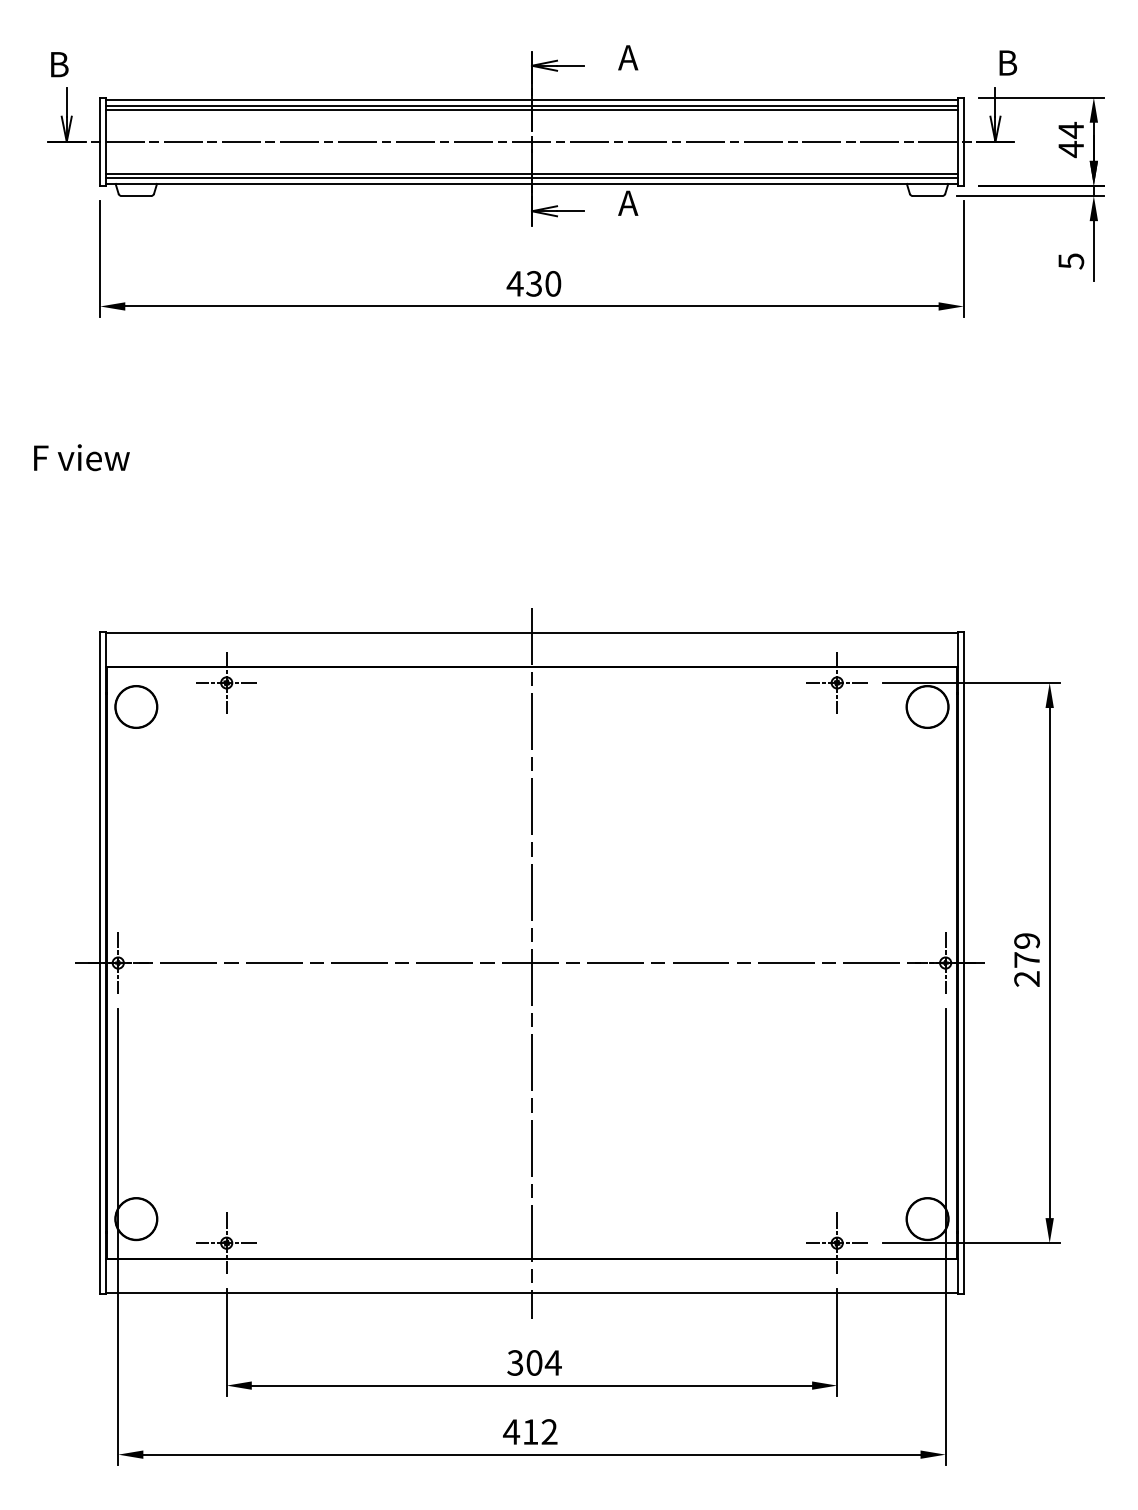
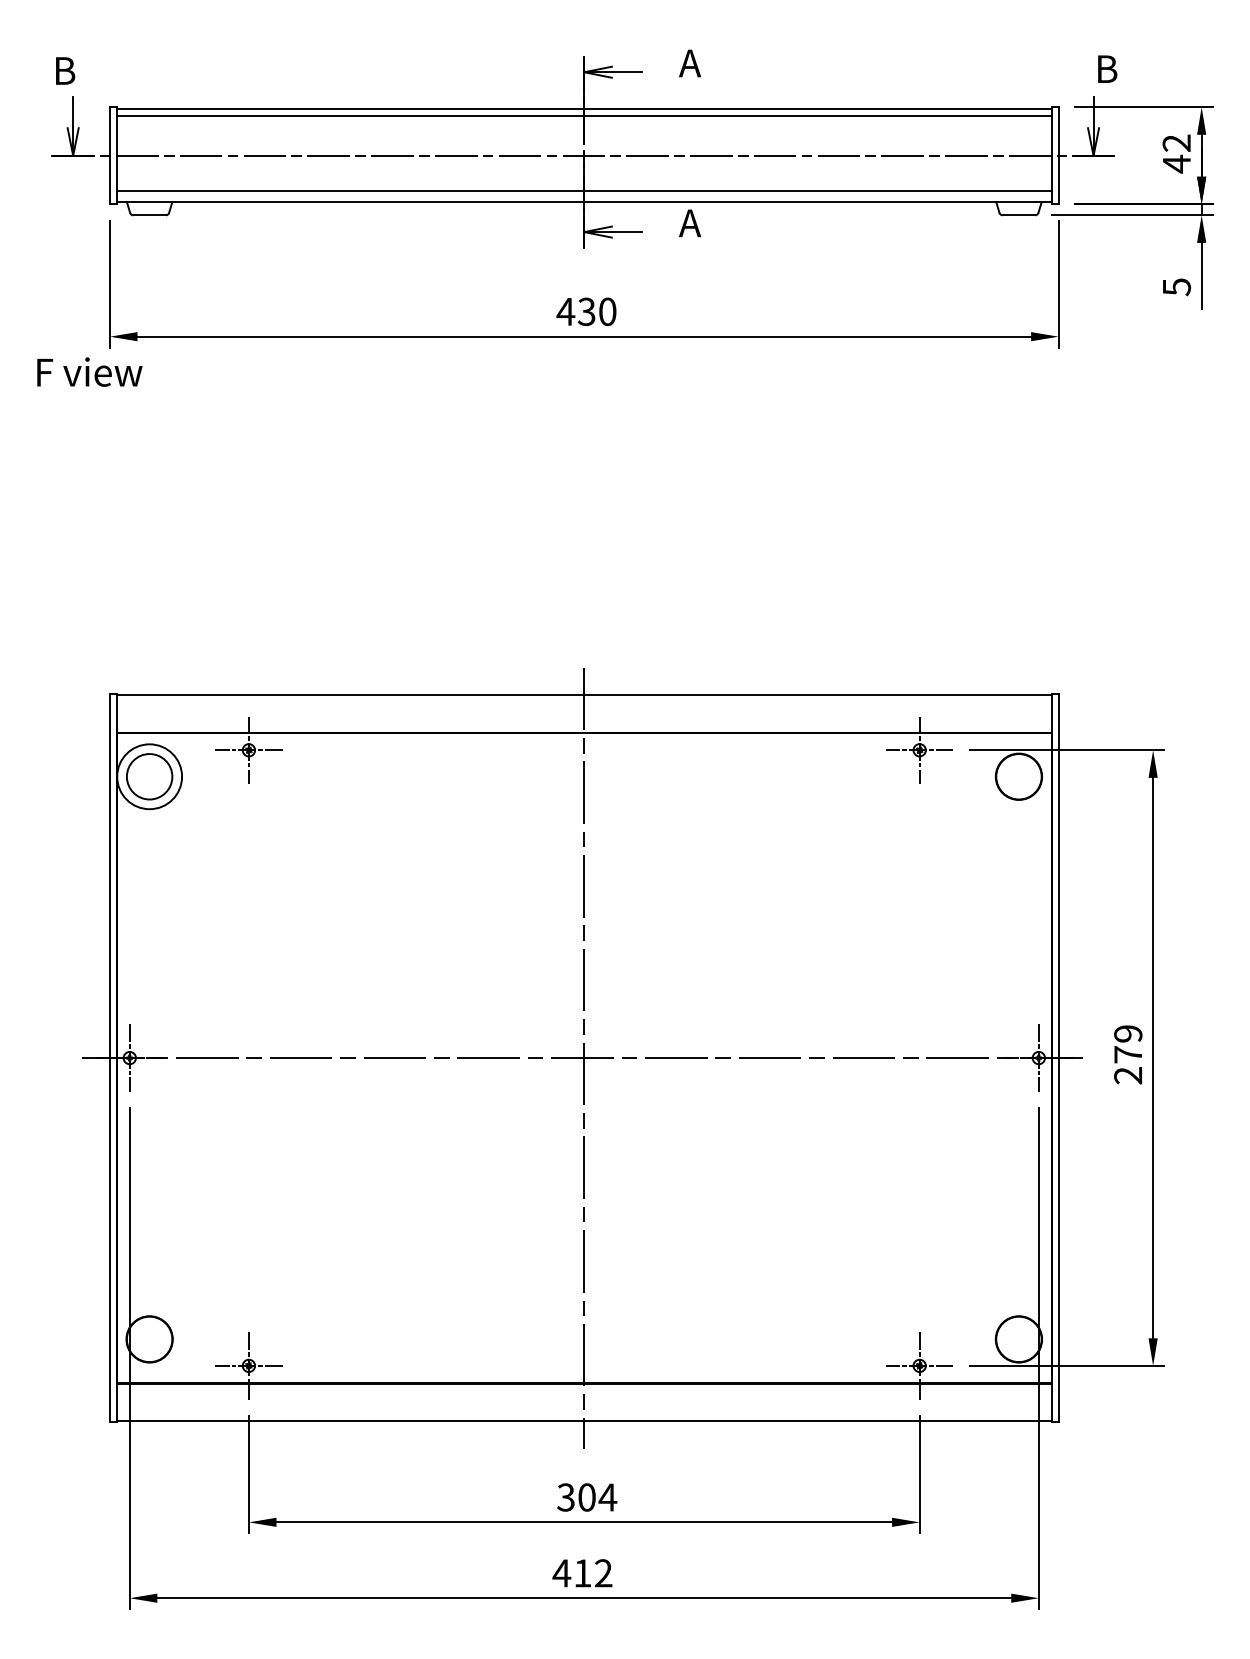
line: (531, 109) -> (583, 120), removed
text: (1070, 130) -> (1175, 143), 44 -> 42
line: (531, 177) -> (583, 195), removed
text: (81, 457) -> (89, 371), moved
circle: (136, 706) -> (149, 776), size x1.4

